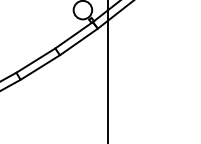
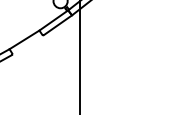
line: (39, 66) -> (27, 44), removed

